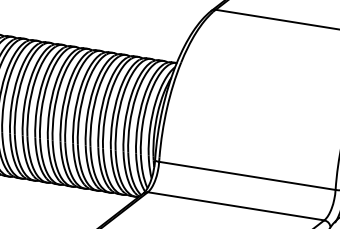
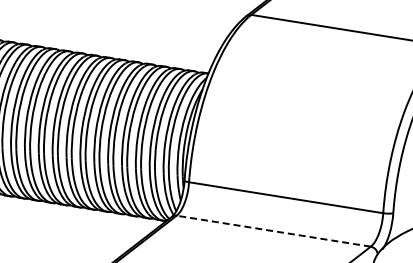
line: (235, 206) -> (273, 231), solid -> dashed

